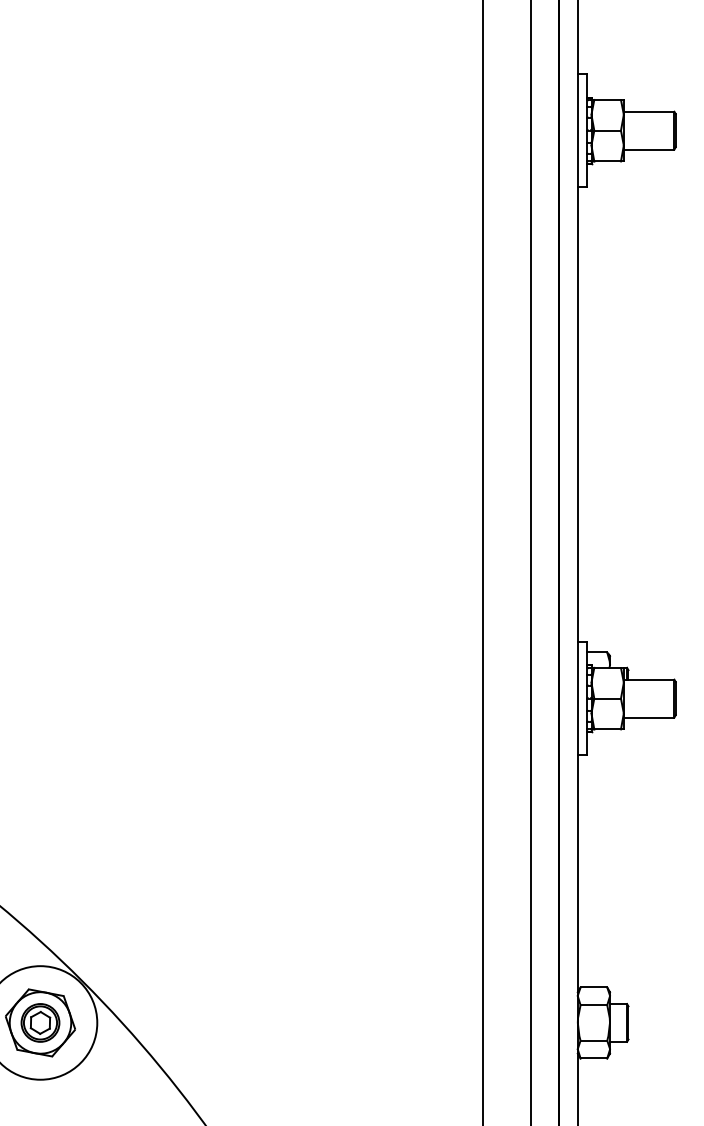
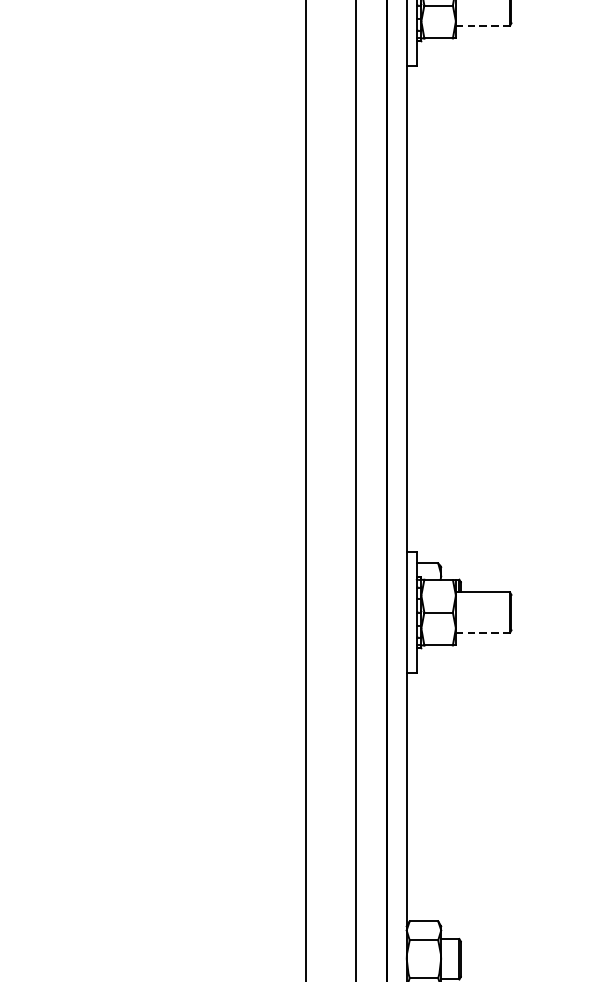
line: (649, 149) -> (483, 25), solid -> dashed
line: (649, 717) -> (483, 632), solid -> dashed

